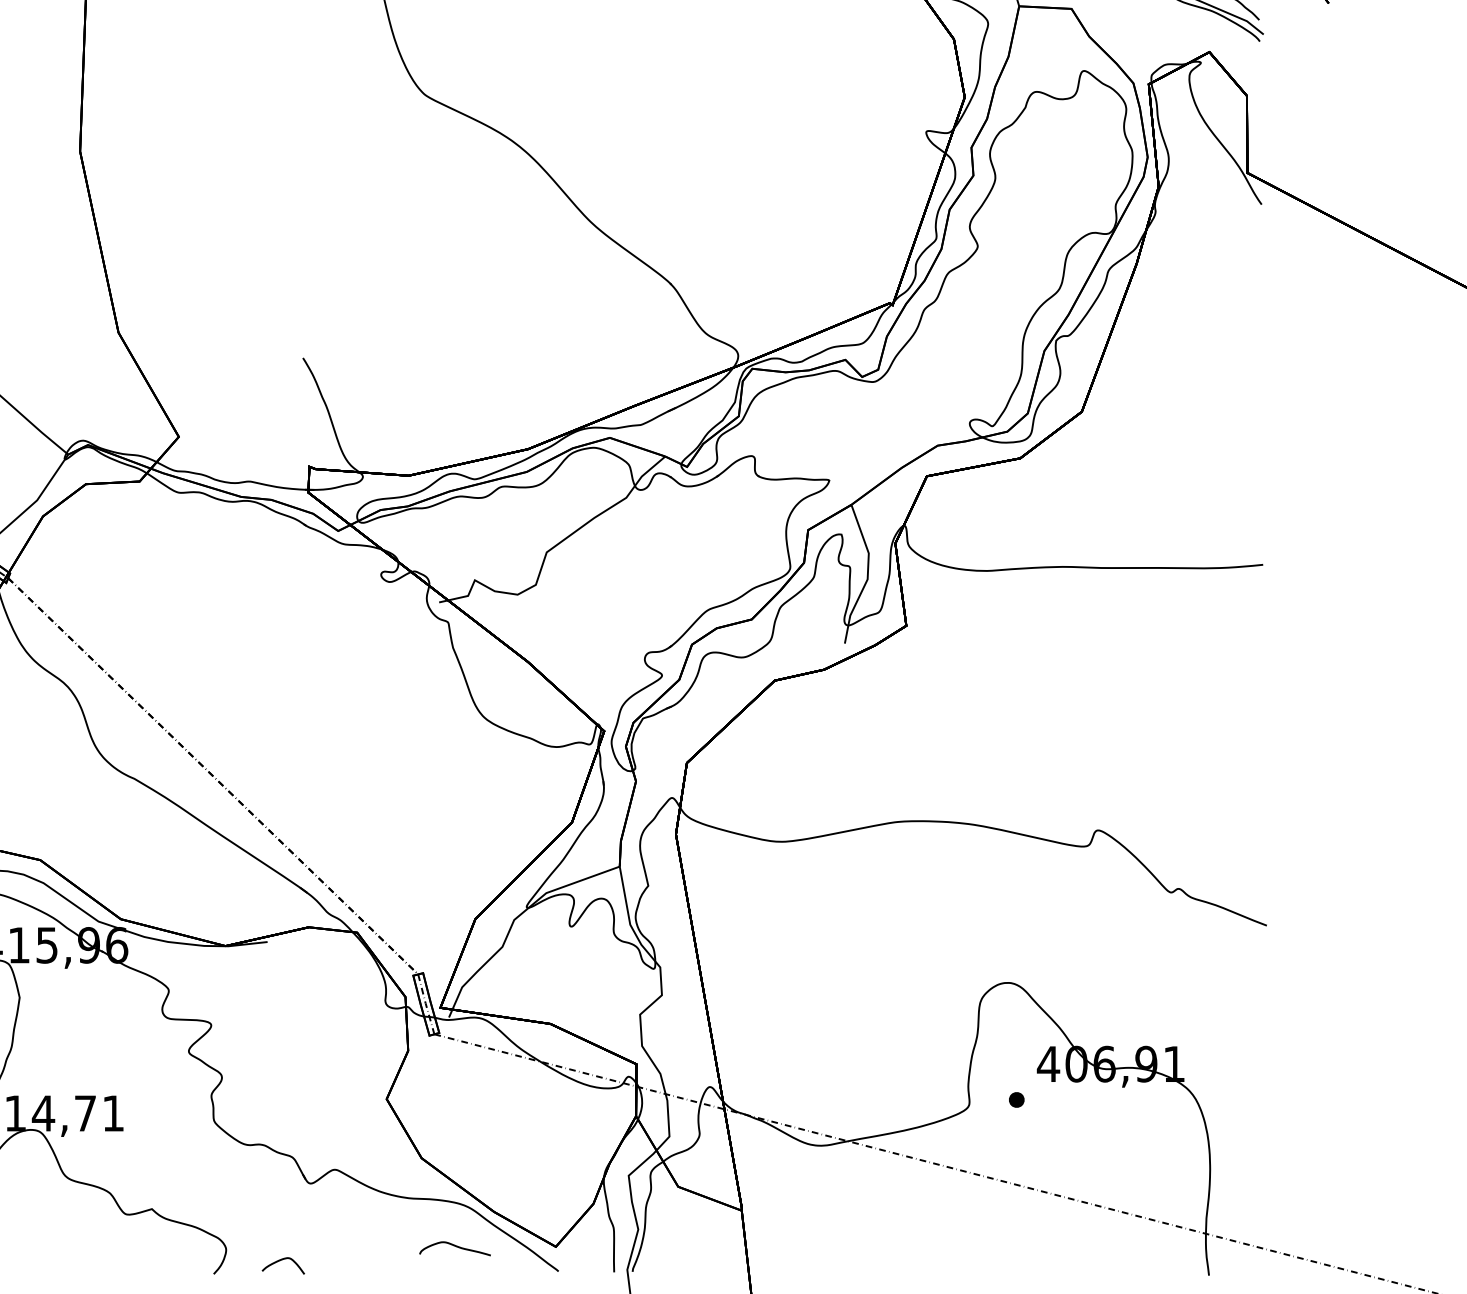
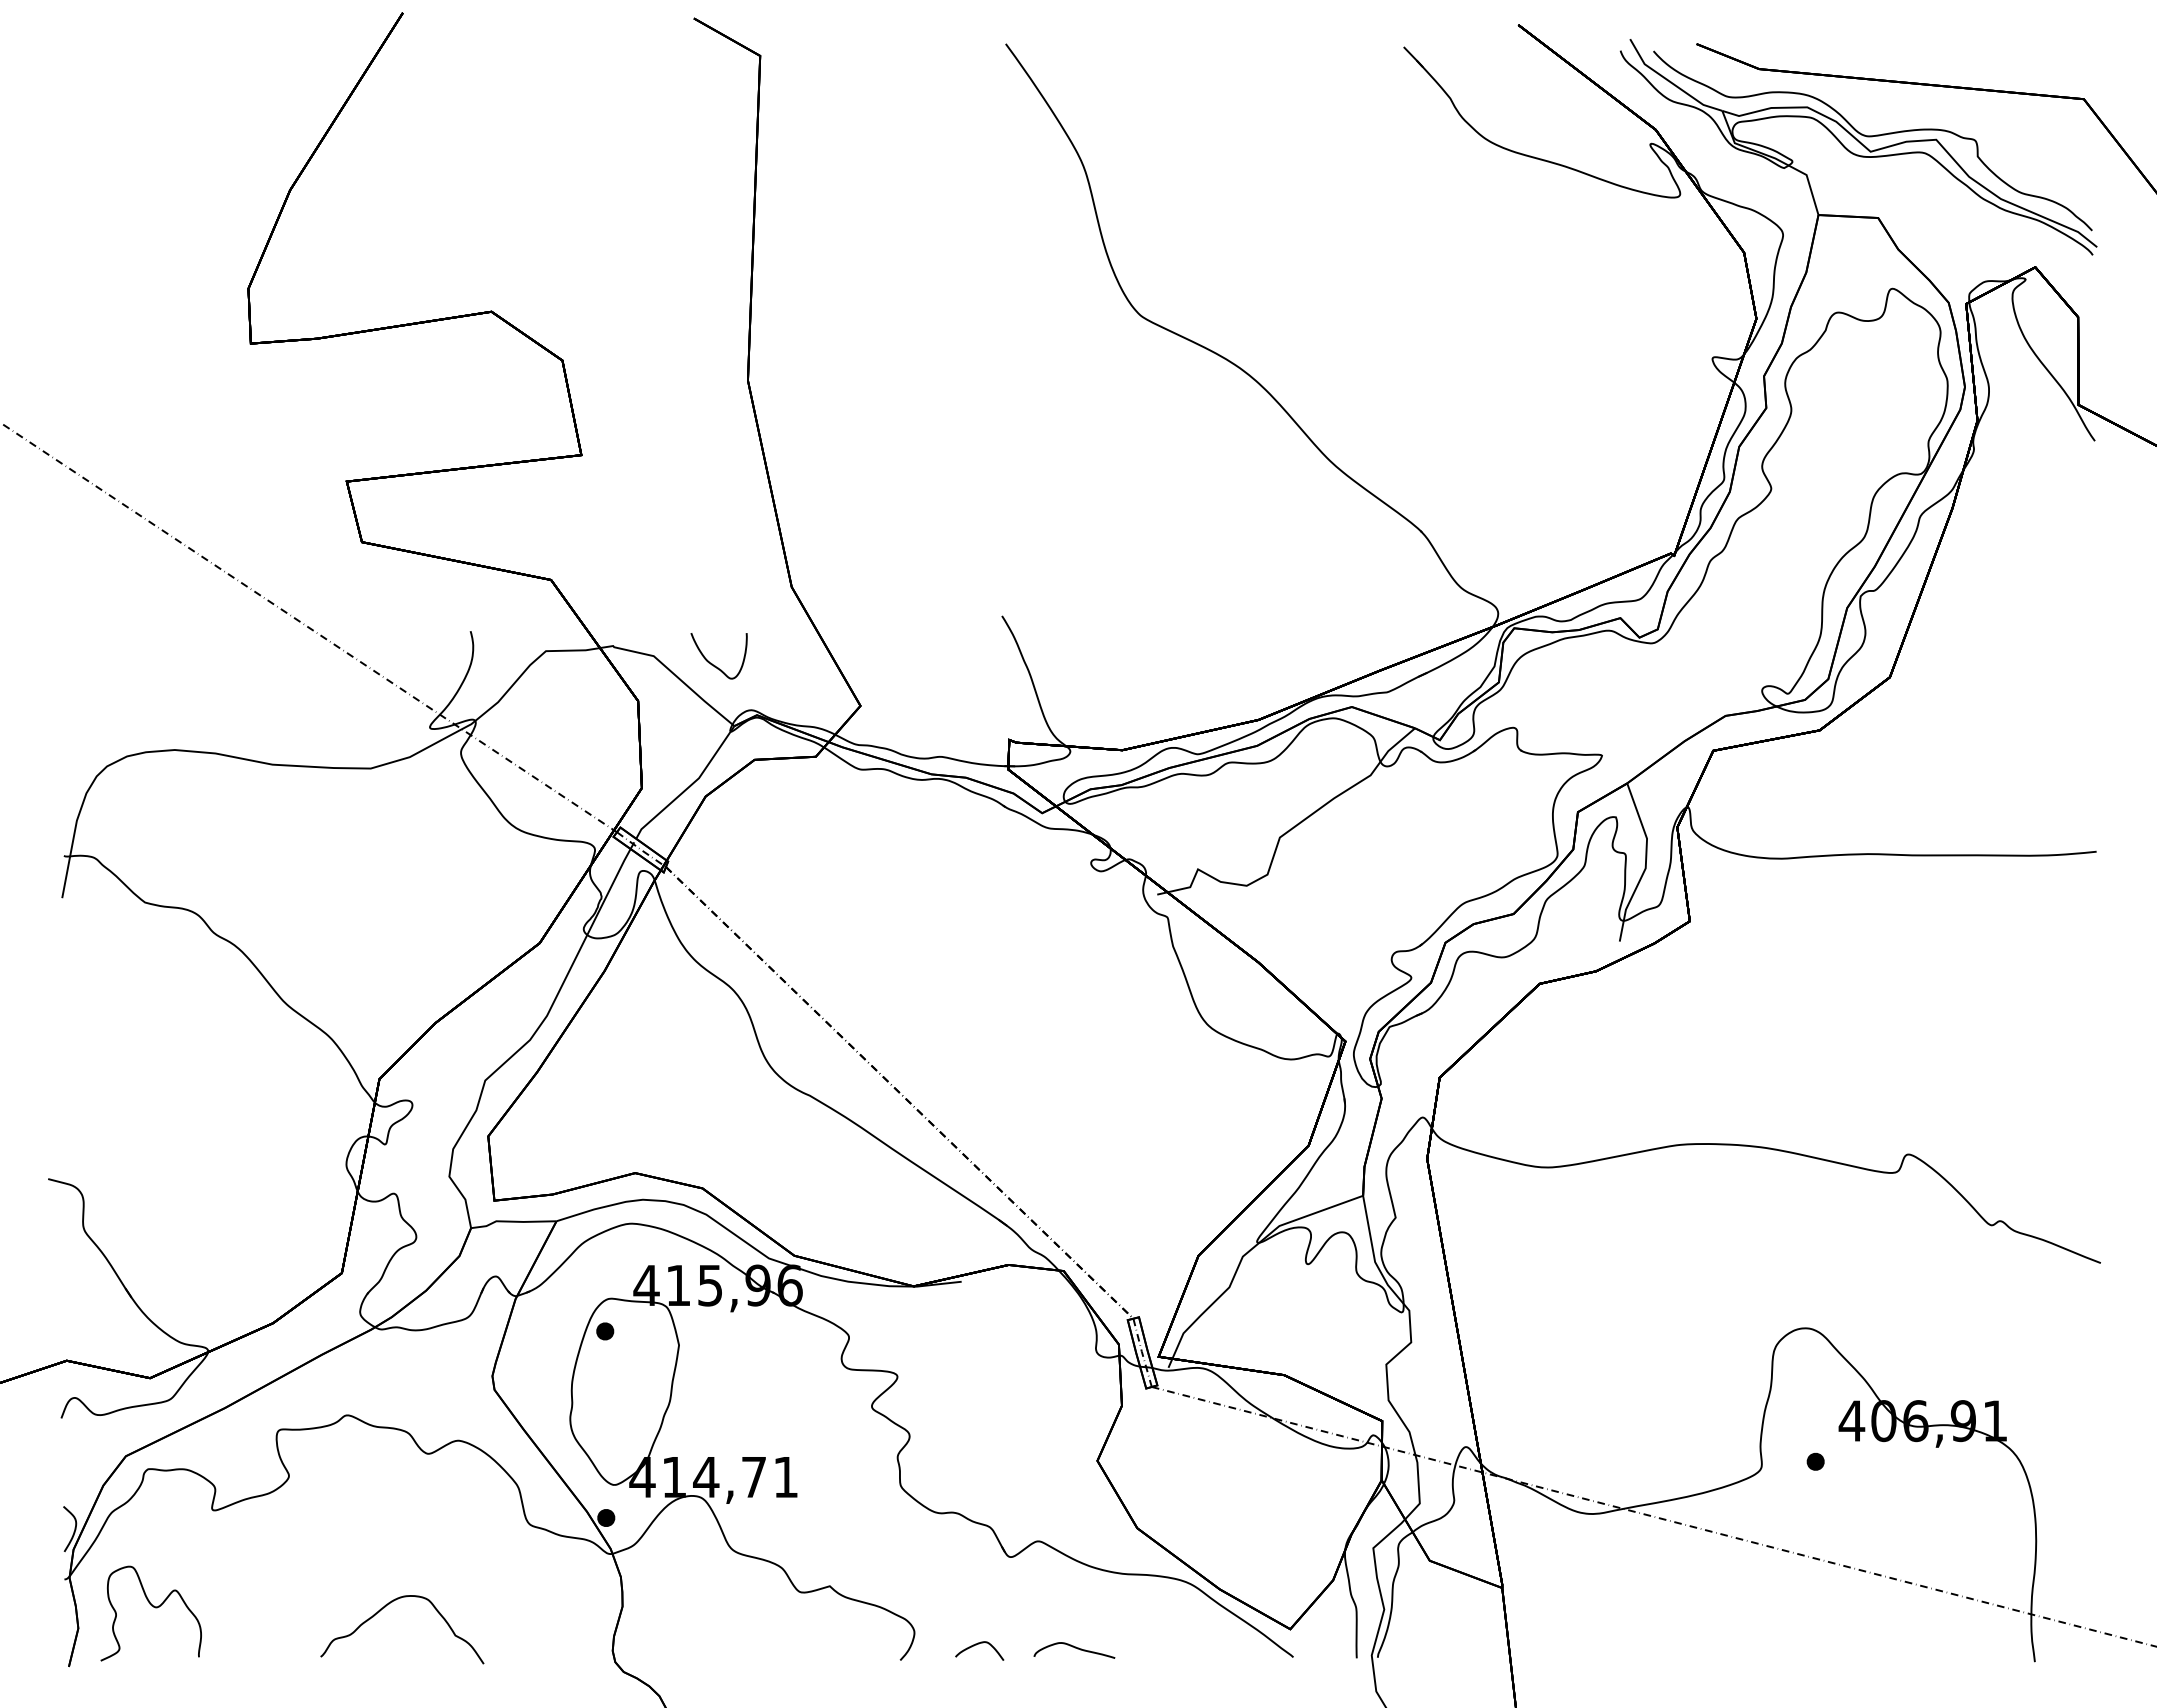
curve: (49, 399) -> (712, 663), added
curve: (455, 1247) -> (1074, 1648), moved

